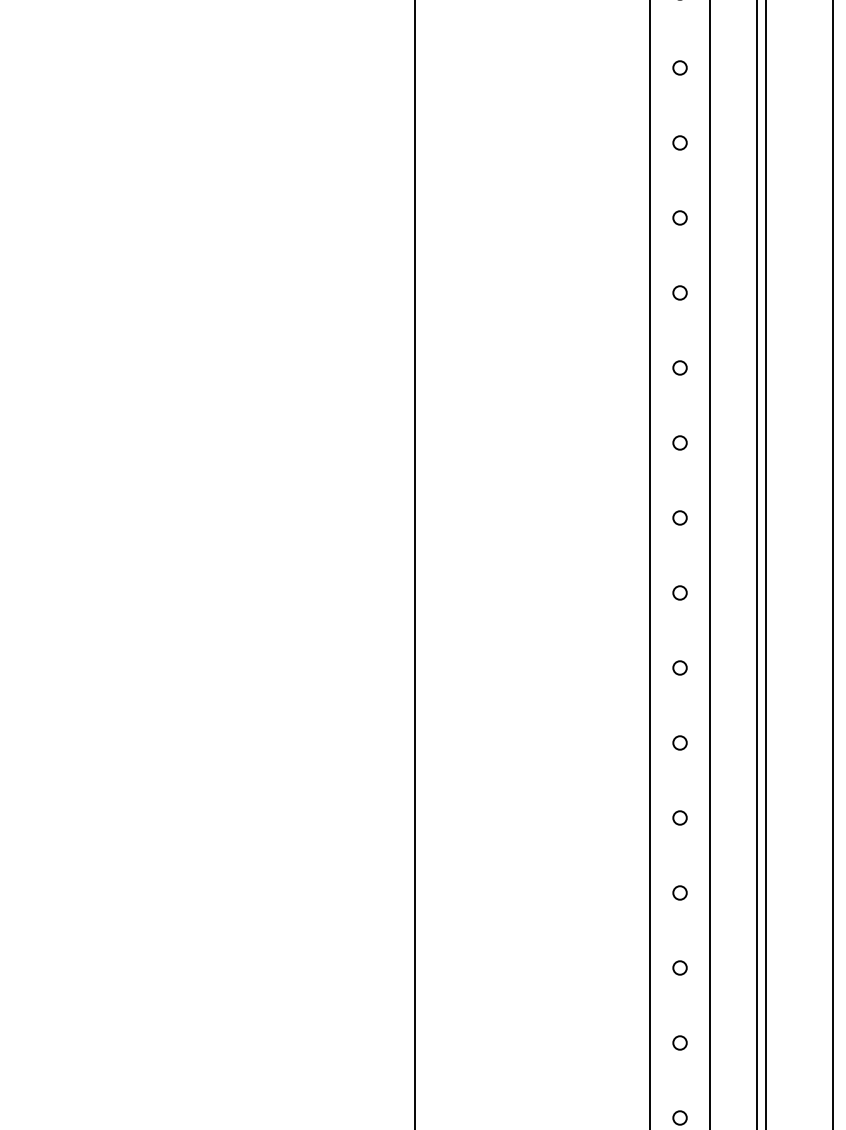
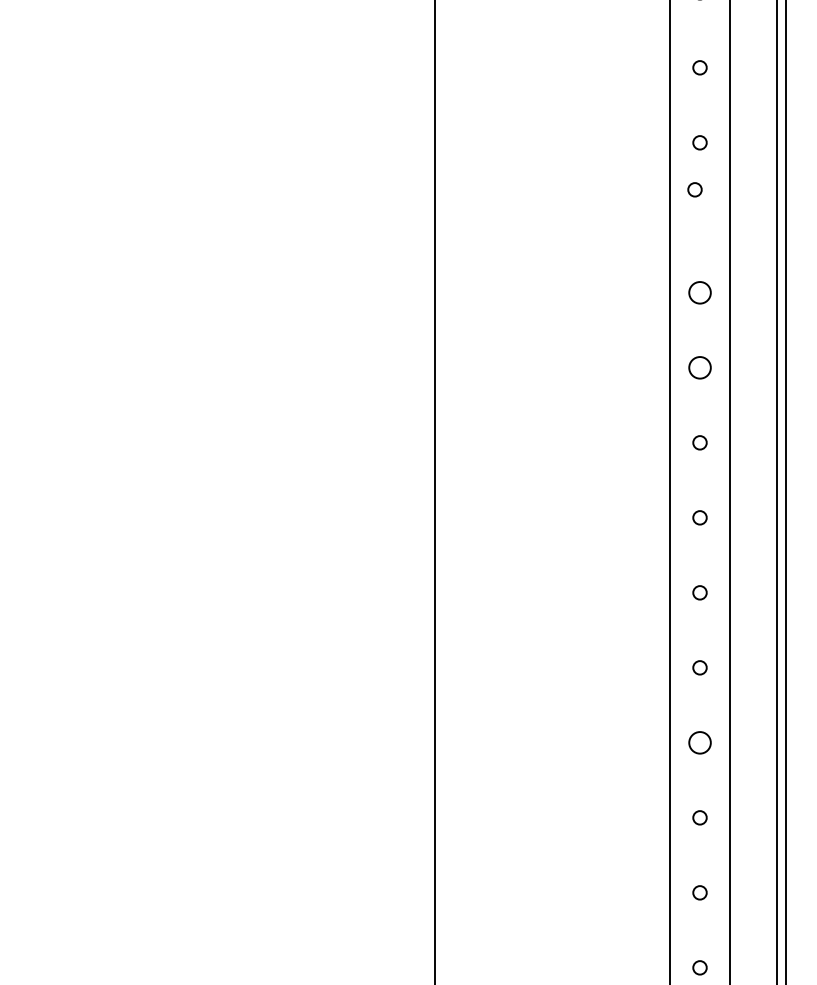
circle: (679, 292) -> (694, 189), moved
circle: (679, 367) -> (699, 292), size x1.6
circle: (679, 442) -> (699, 367), size x1.6
circle: (679, 817) -> (699, 742), size x1.6

